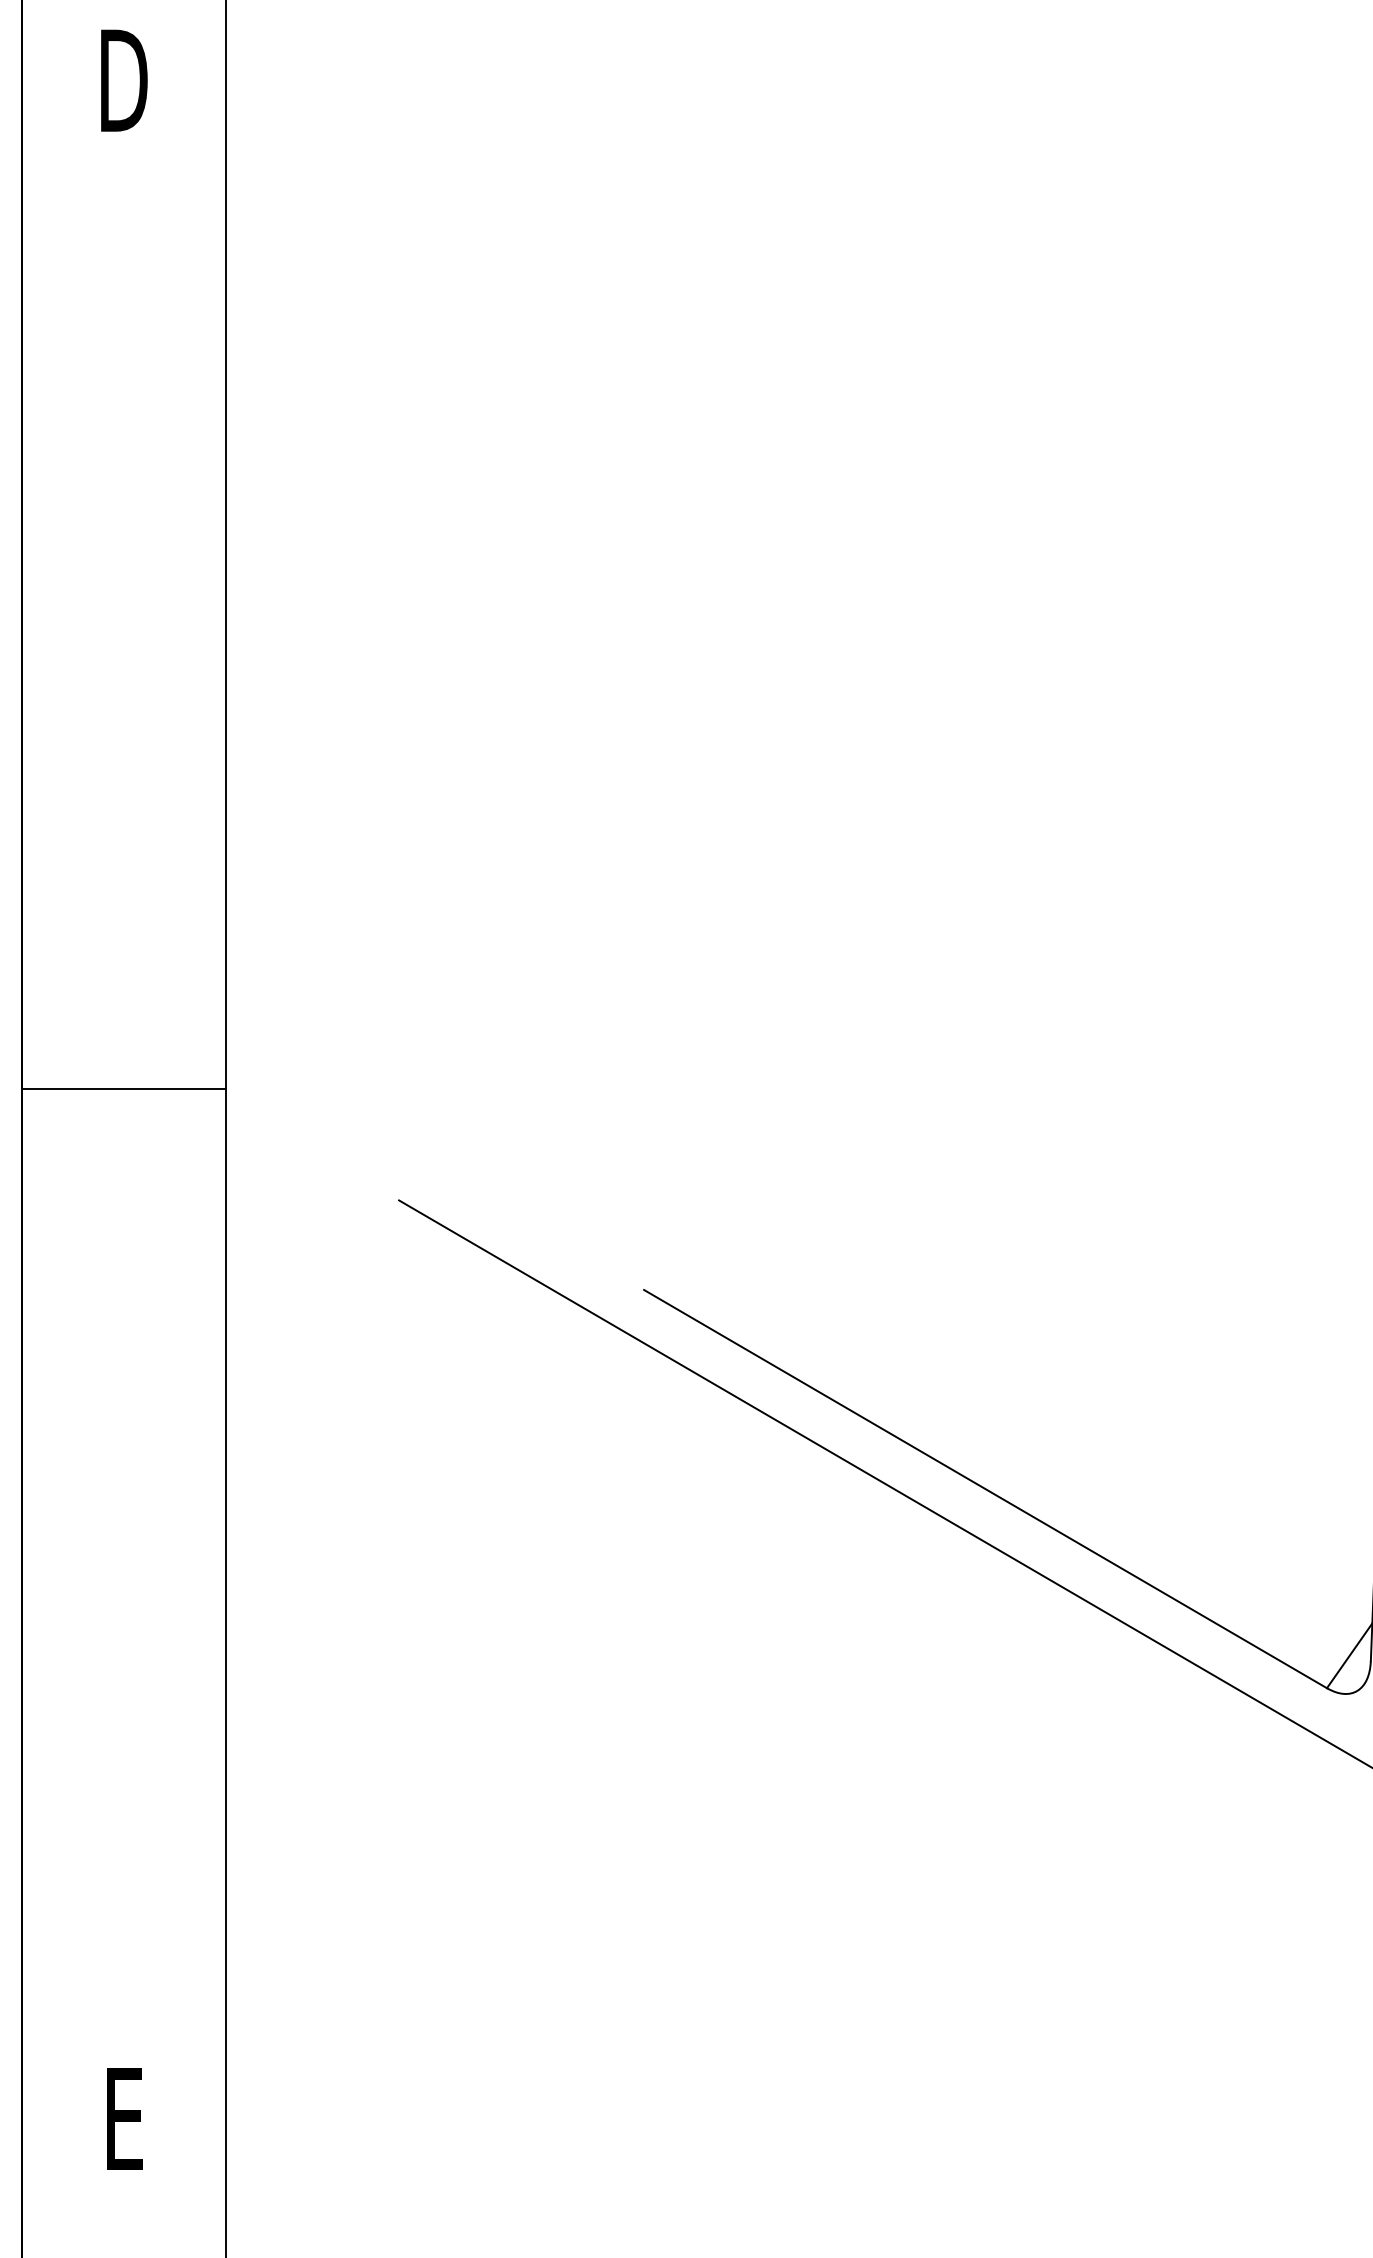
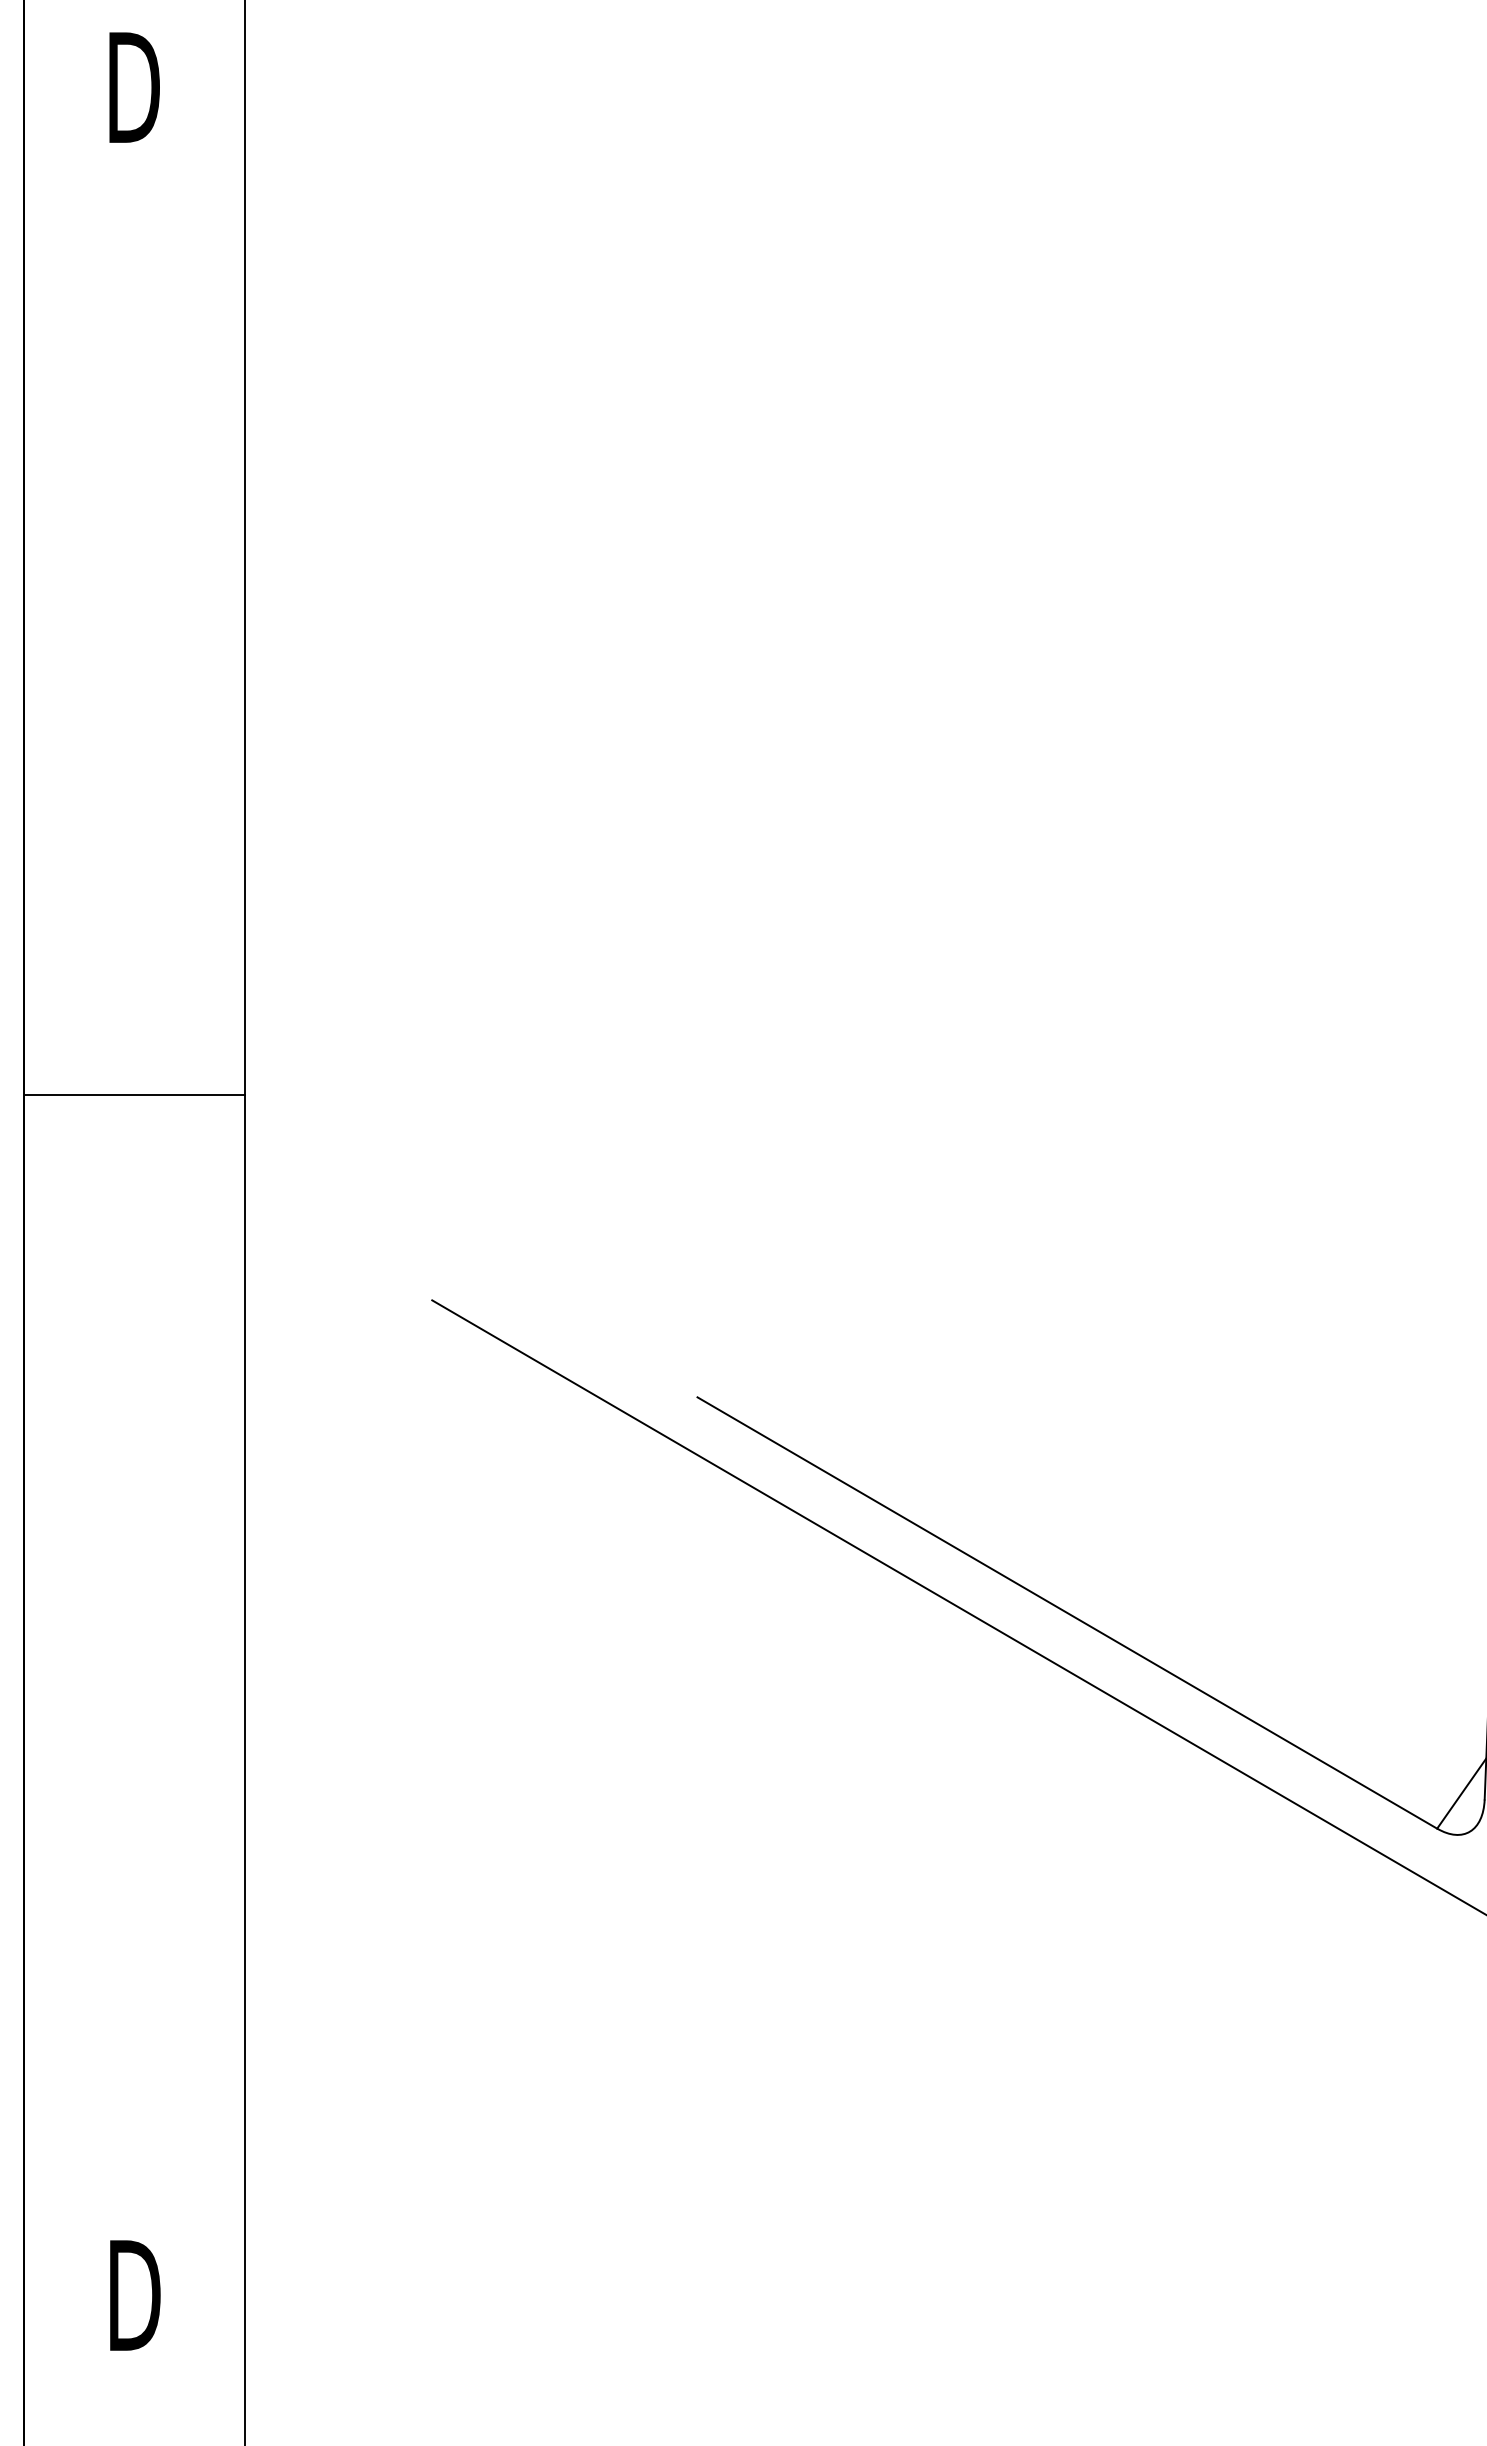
line: (124, 1088) -> (134, 1095), moved
text: (125, 2119) -> (135, 2295), E -> D

